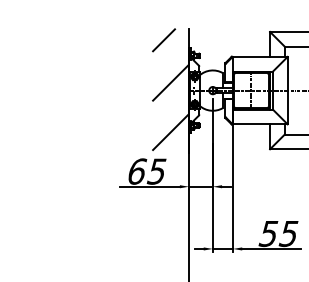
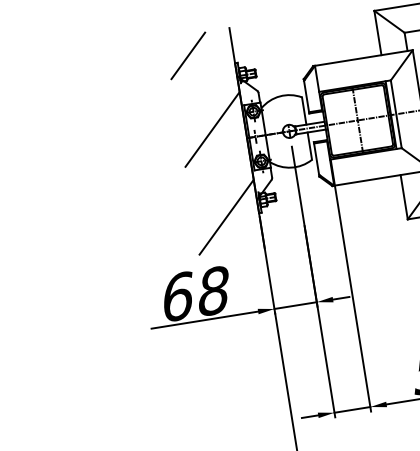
text: (156, 171) -> (212, 291), 65 -> 68

